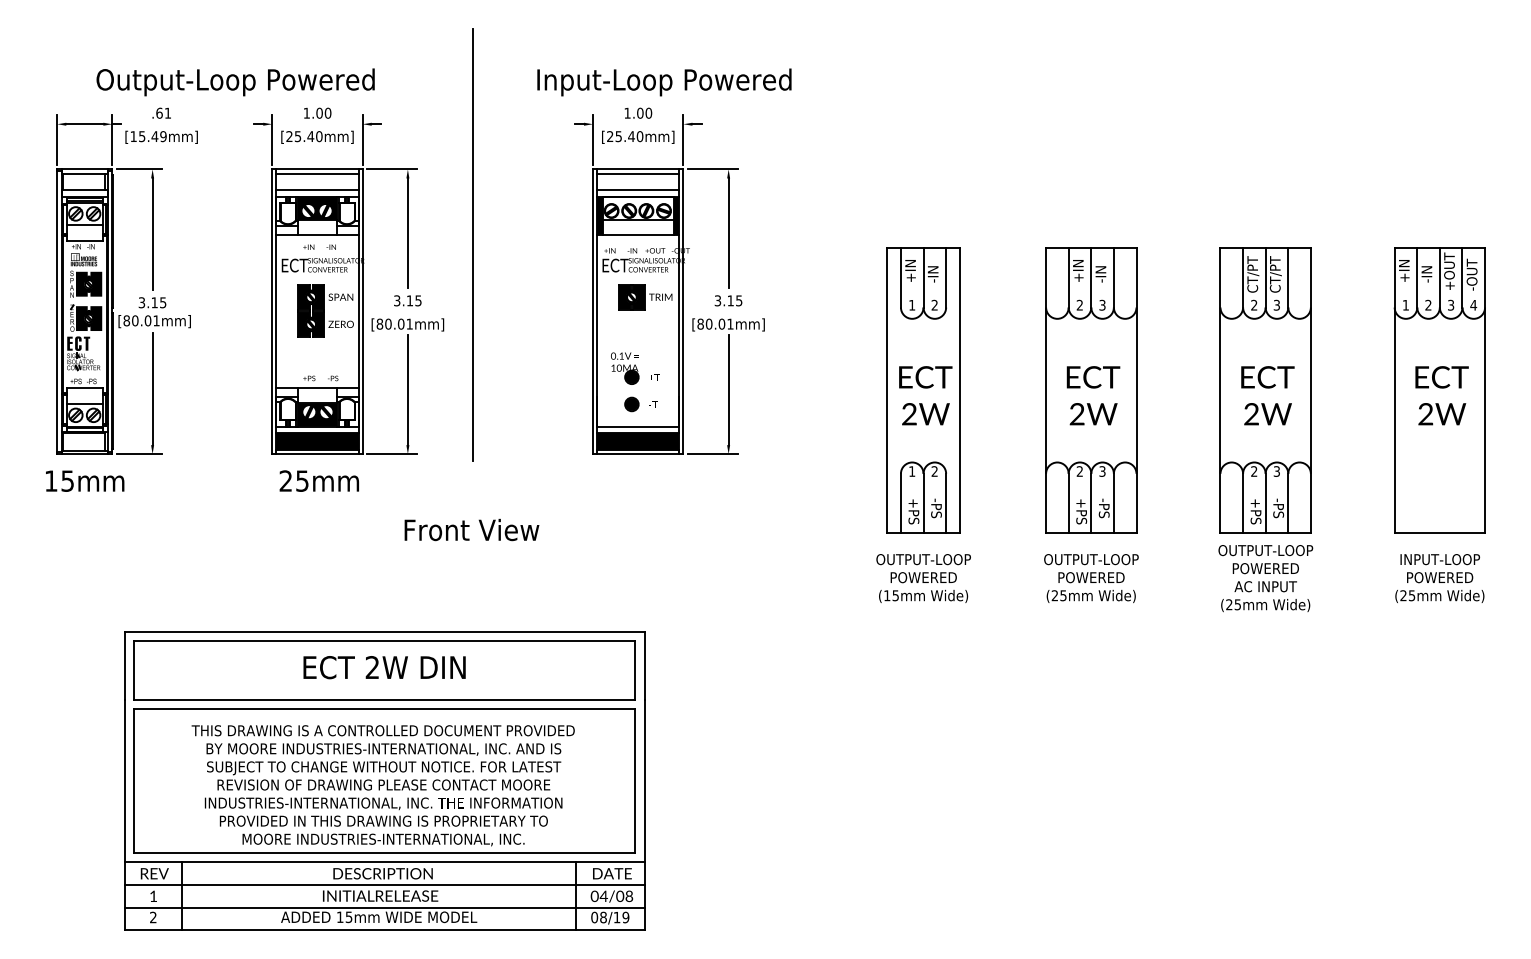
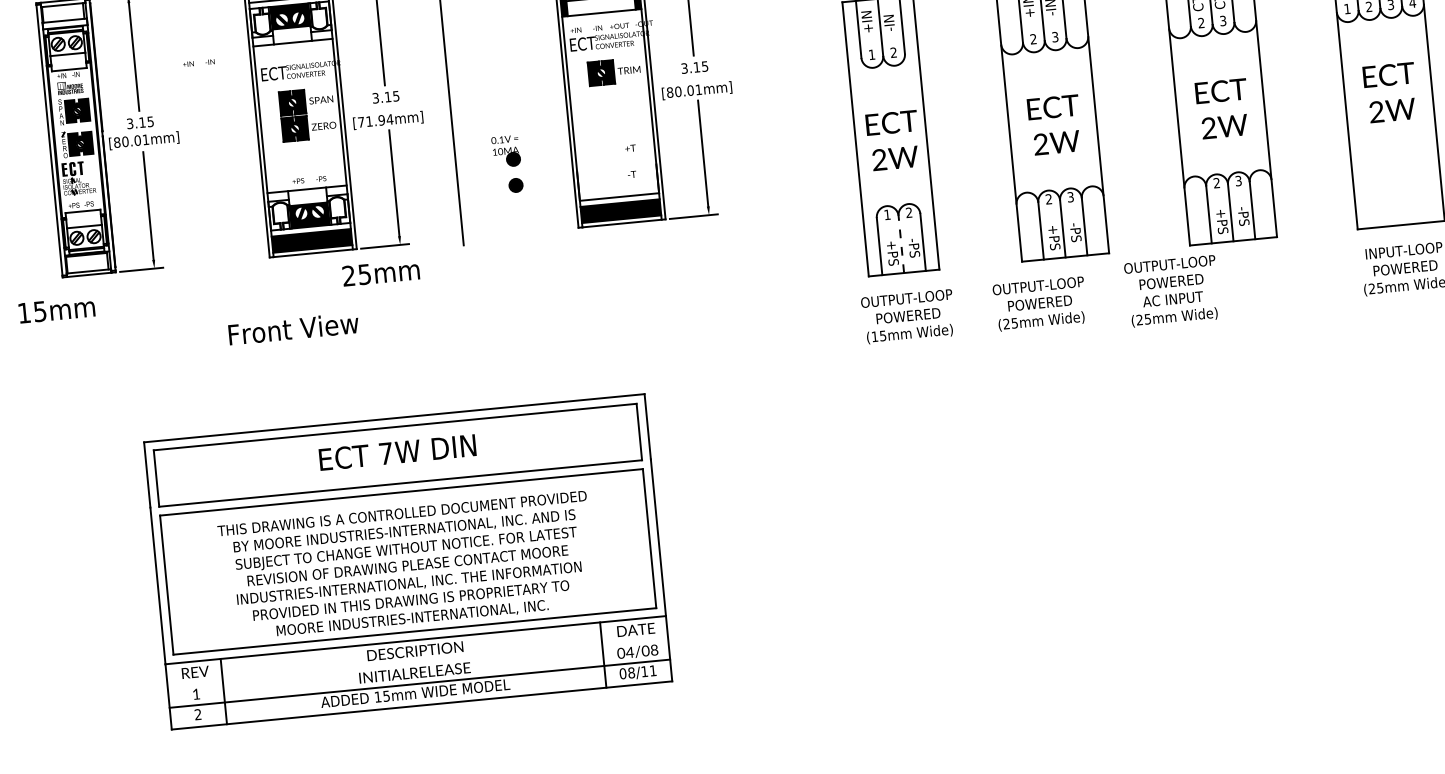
text: (319, 246) -> (198, 62), moved
text: (394, 323) -> (375, 120), [80.01mm] -> [71.94mm]
part: (625, 382) -> (507, 164), moved
text: (85, 480) -> (57, 309), moved
text: (318, 480) -> (380, 272), moved
line: (923, 503) -> (901, 244), solid -> dashed
text: (471, 529) -> (293, 328), moved
text: (1091, 578) -> (1040, 304), moved
text: (1265, 578) -> (1172, 291), moved
text: (372, 667) -> (385, 453), 2W -> 7W
line: (384, 885) -> (417, 662), removed
text: (625, 917) -> (652, 670), 08/19 -> 08/11

